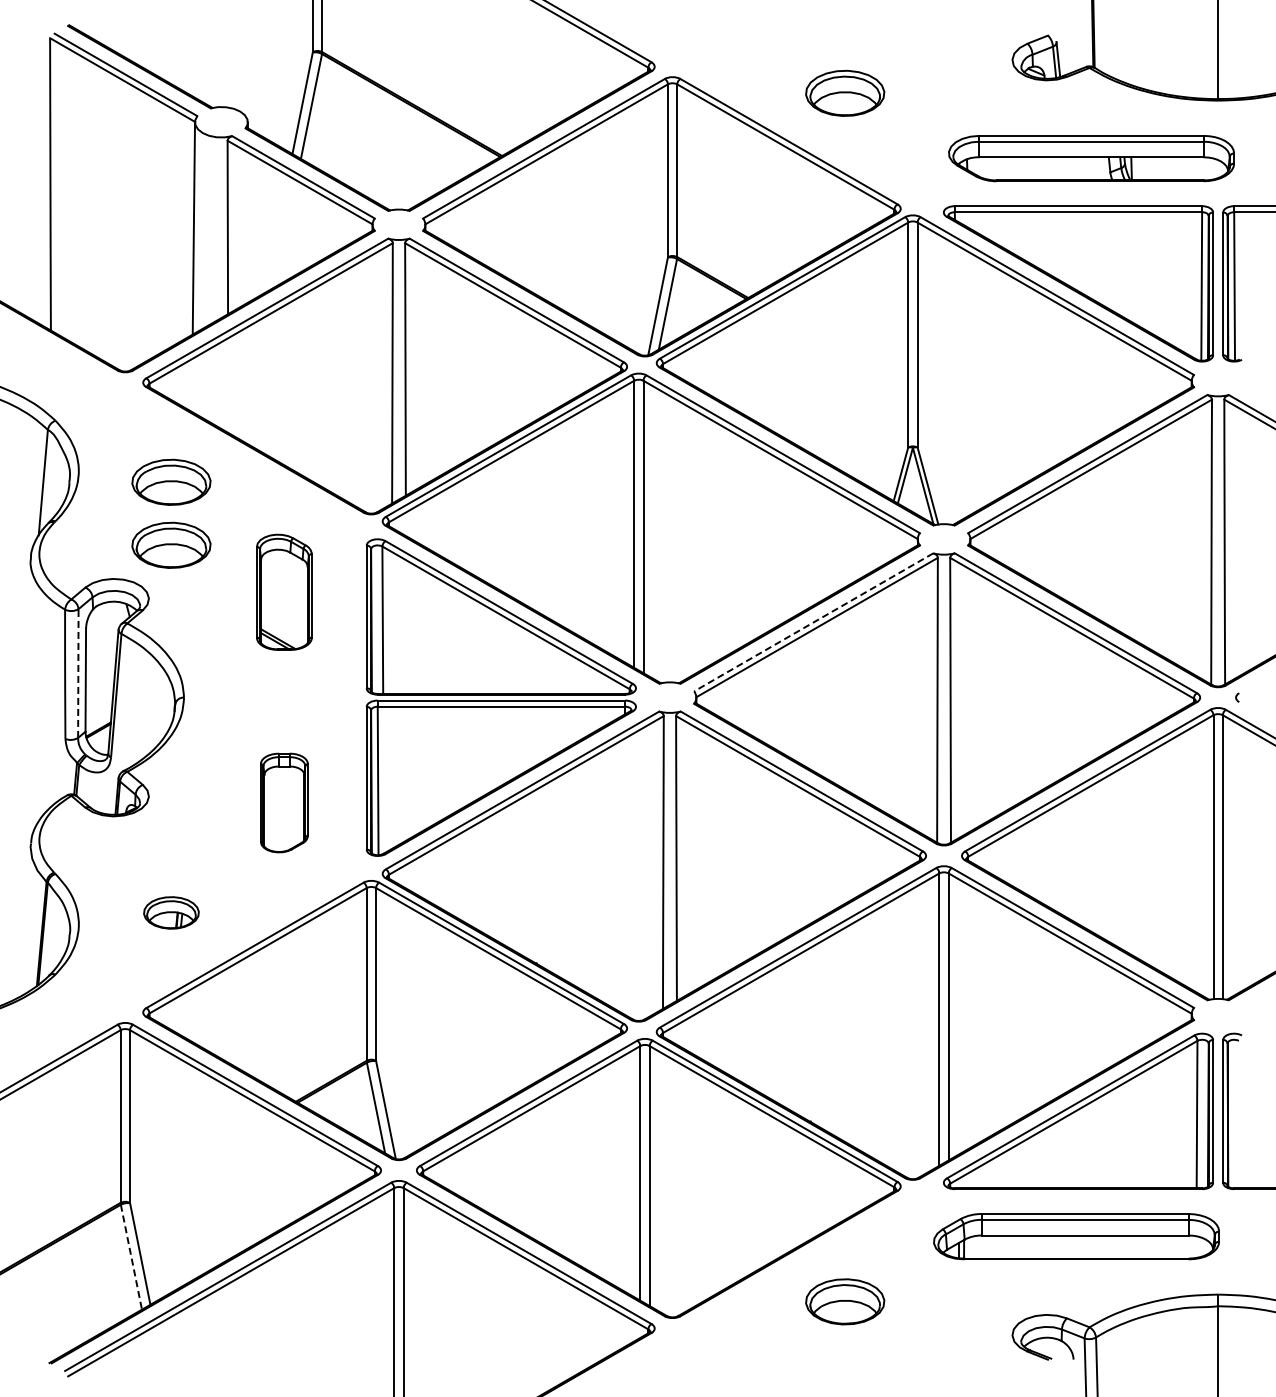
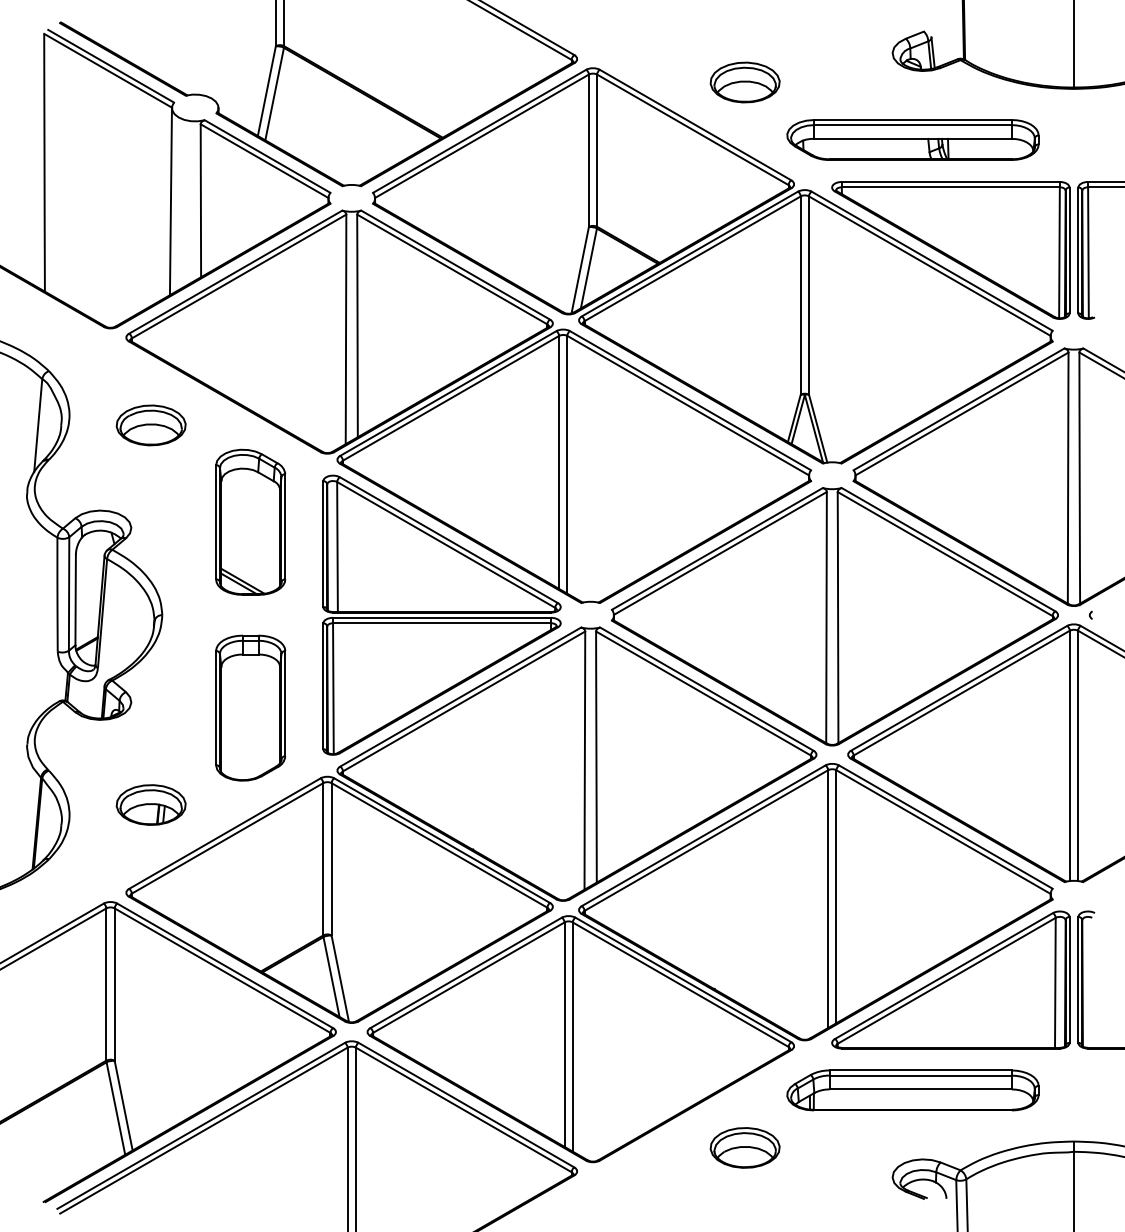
part: (1091, 158) -> (912, 139), moved
part: (171, 544) -> (151, 480), removed
part: (284, 592) -> (250, 522), size x1.43
line: (813, 622) -> (717, 548), dashed -> solid
line: (78, 673) -> (69, 593), dashed -> solid
part: (284, 802) -> (250, 707), size x1.67
part: (171, 912) -> (151, 804), size x1.43
part: (1076, 1236) -> (912, 1090), moved
line: (131, 1257) -> (115, 1108), dashed -> solid

